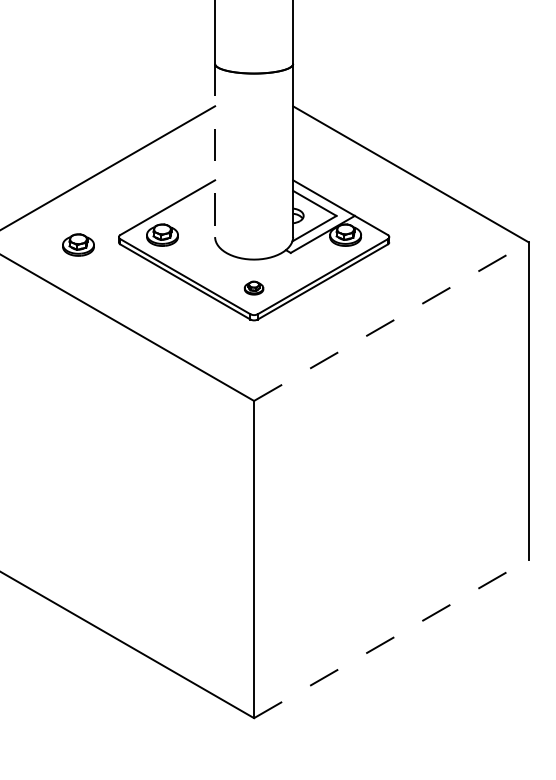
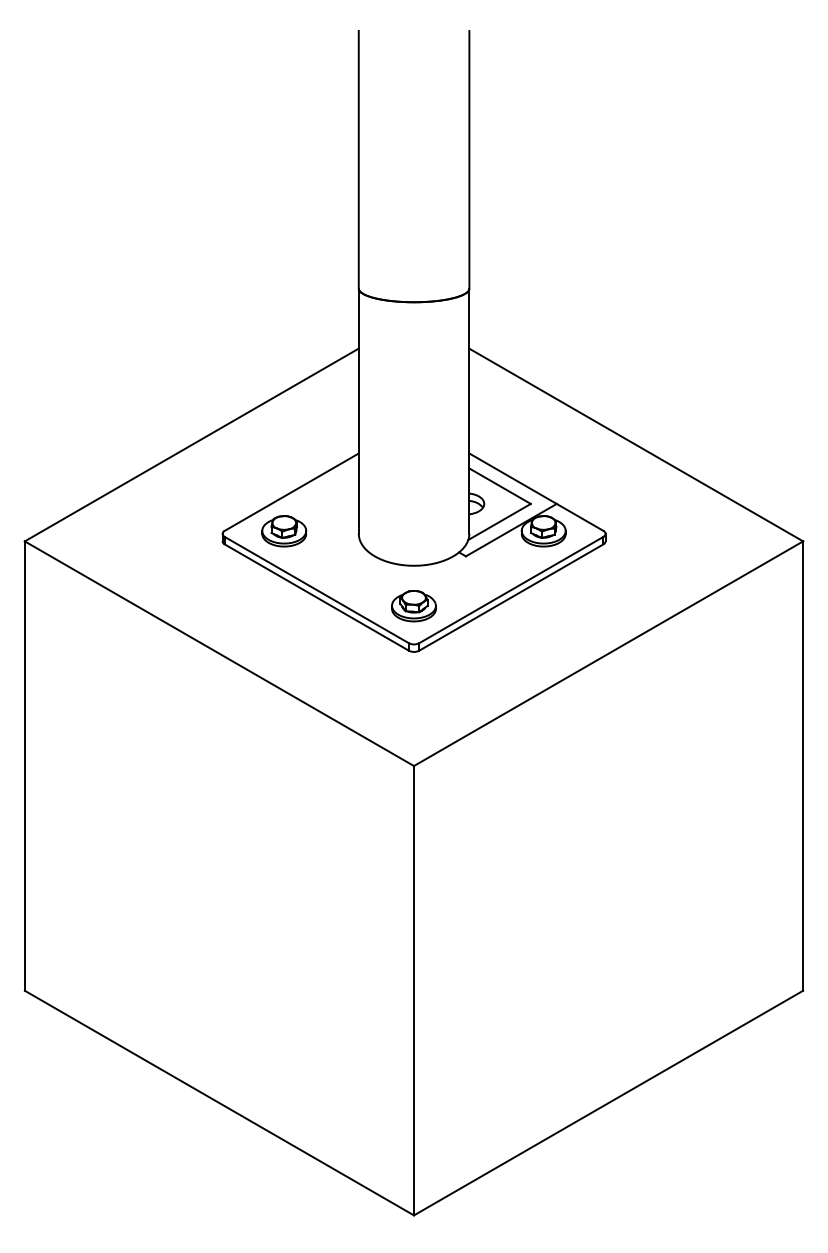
line: (214, 150) -> (358, 411), dashed -> solid
part: (78, 245) -> (165, 545), removed
part: (253, 288) -> (413, 606), size x1.67
line: (391, 321) -> (608, 653), dashed -> solid
line: (391, 639) -> (608, 1103), dashed -> solid

